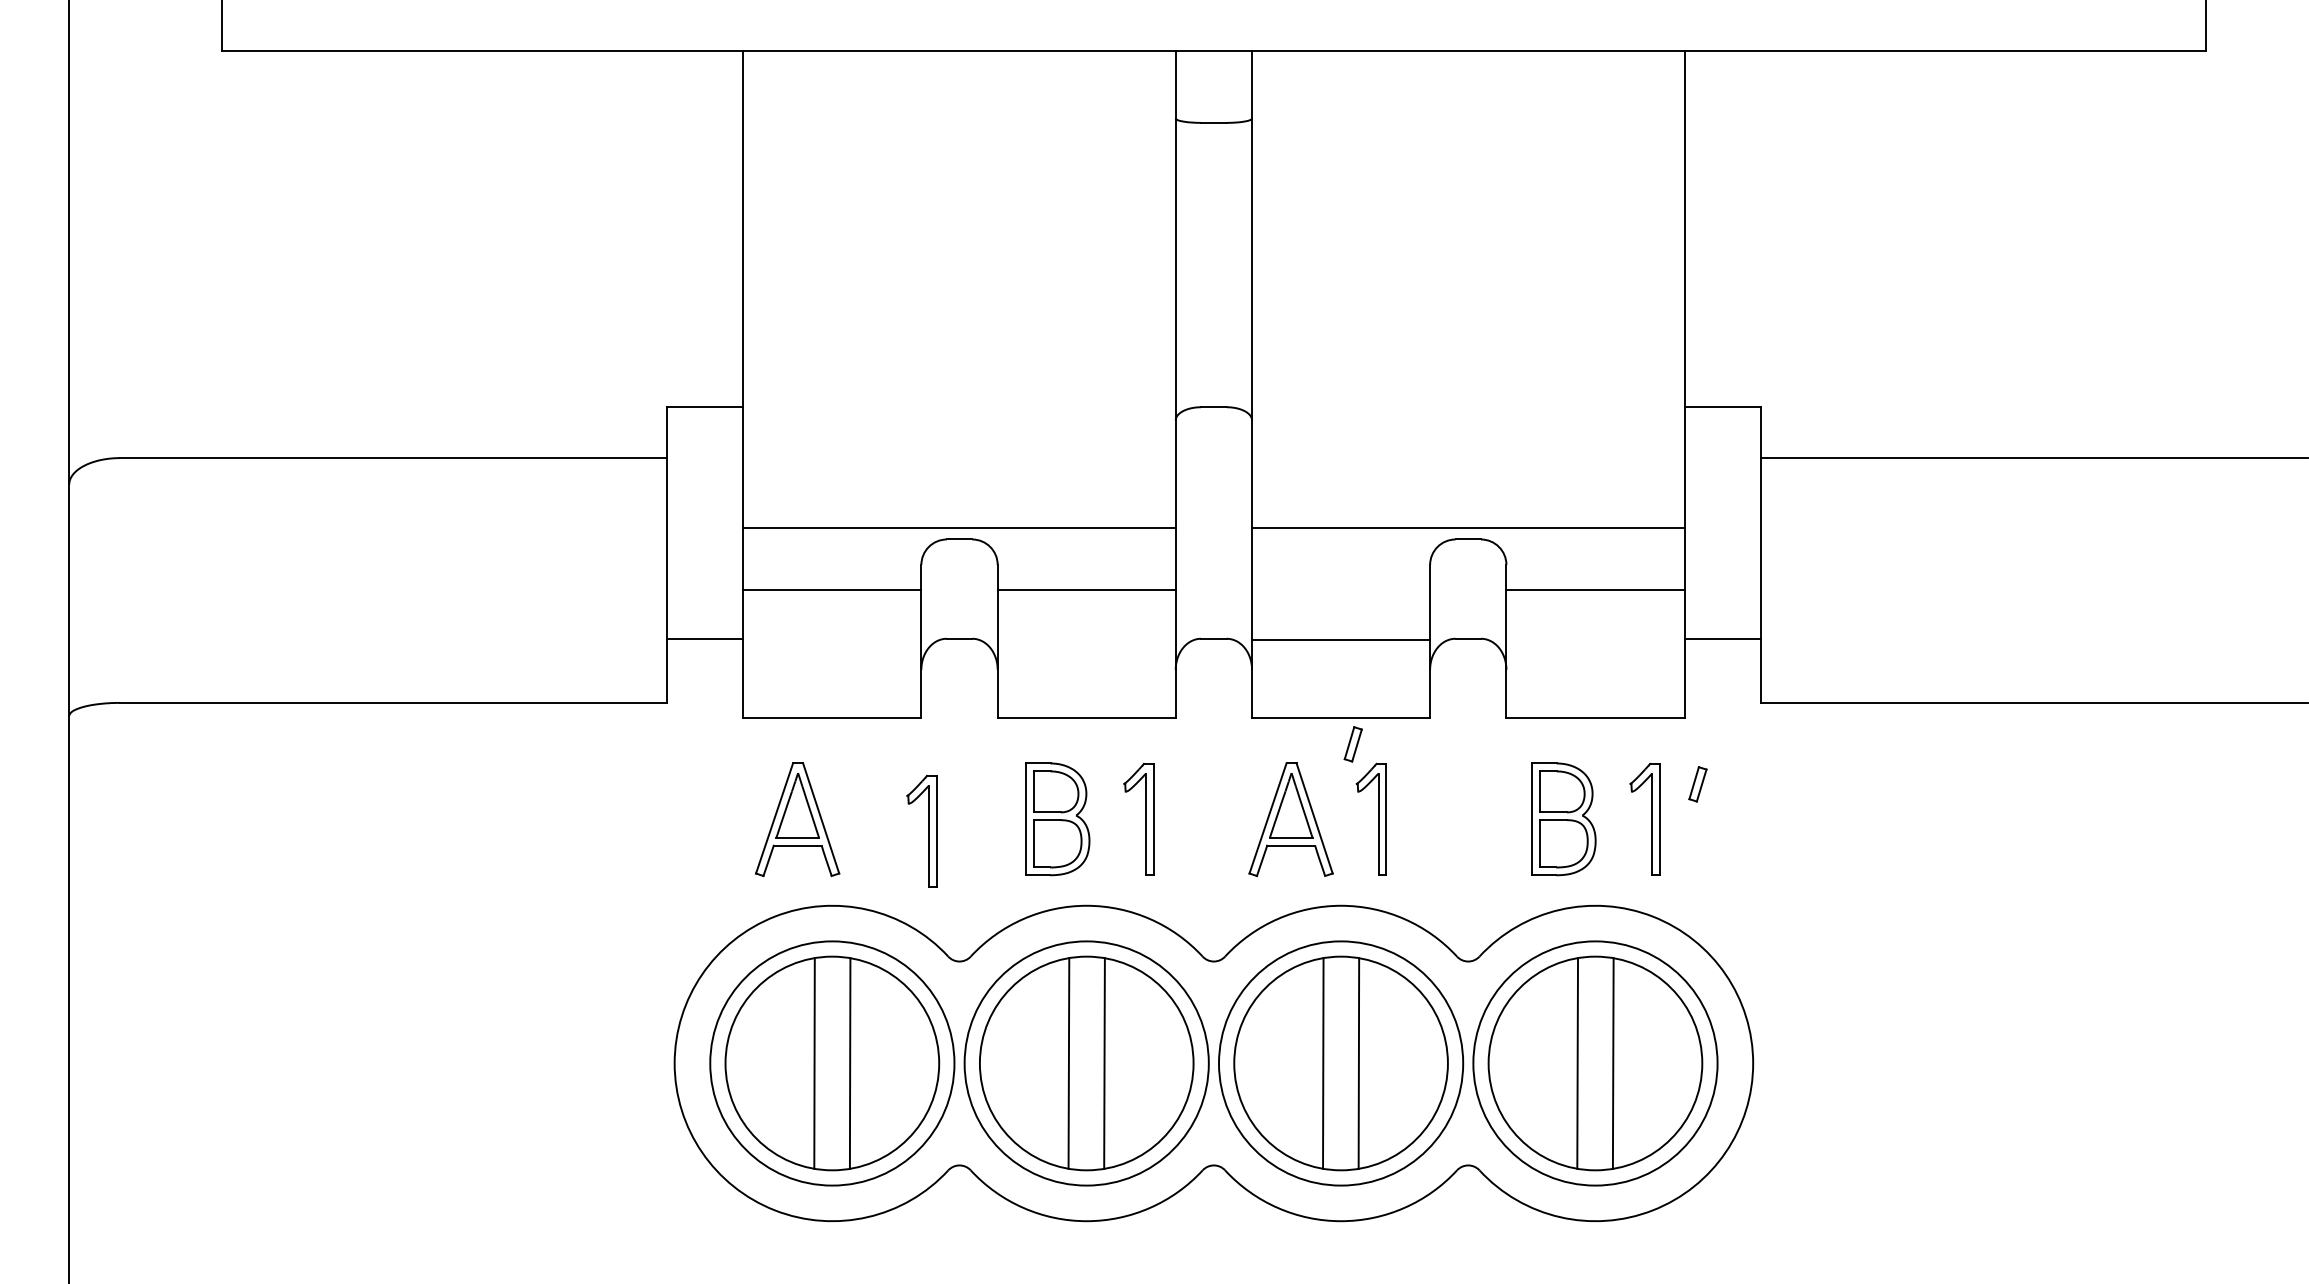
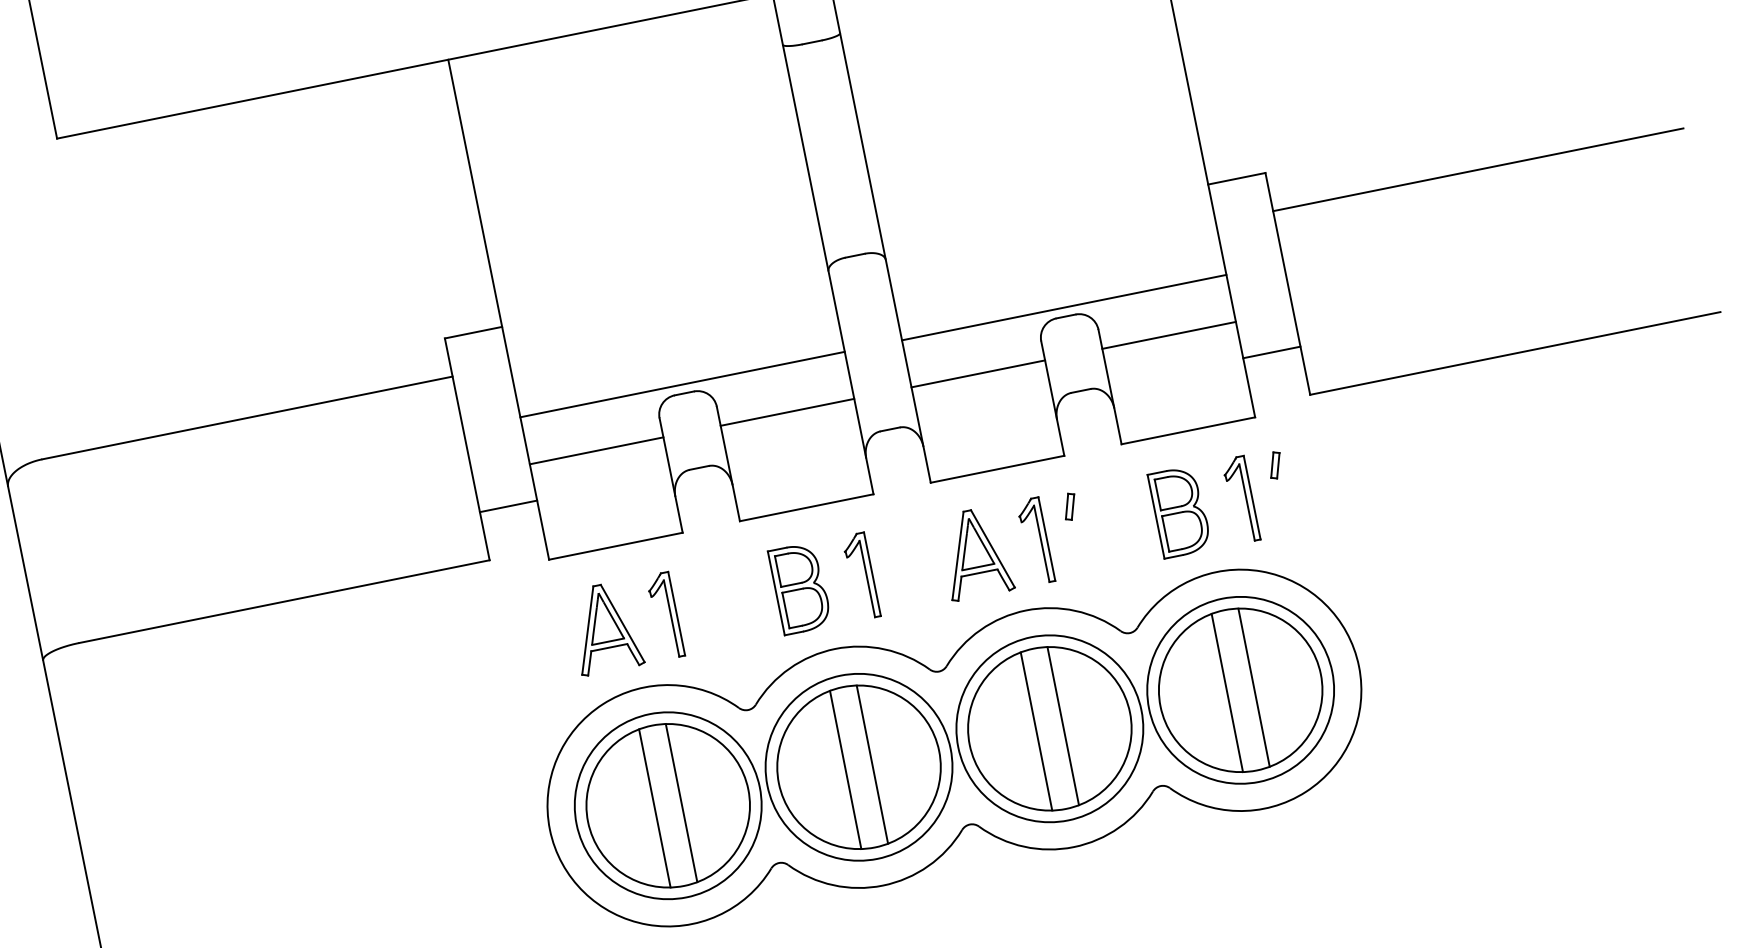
line: (1341, 640) -> (978, 373), moved
part: (1352, 744) -> (1069, 507), moved
part: (928, 831) -> (670, 614), moved

